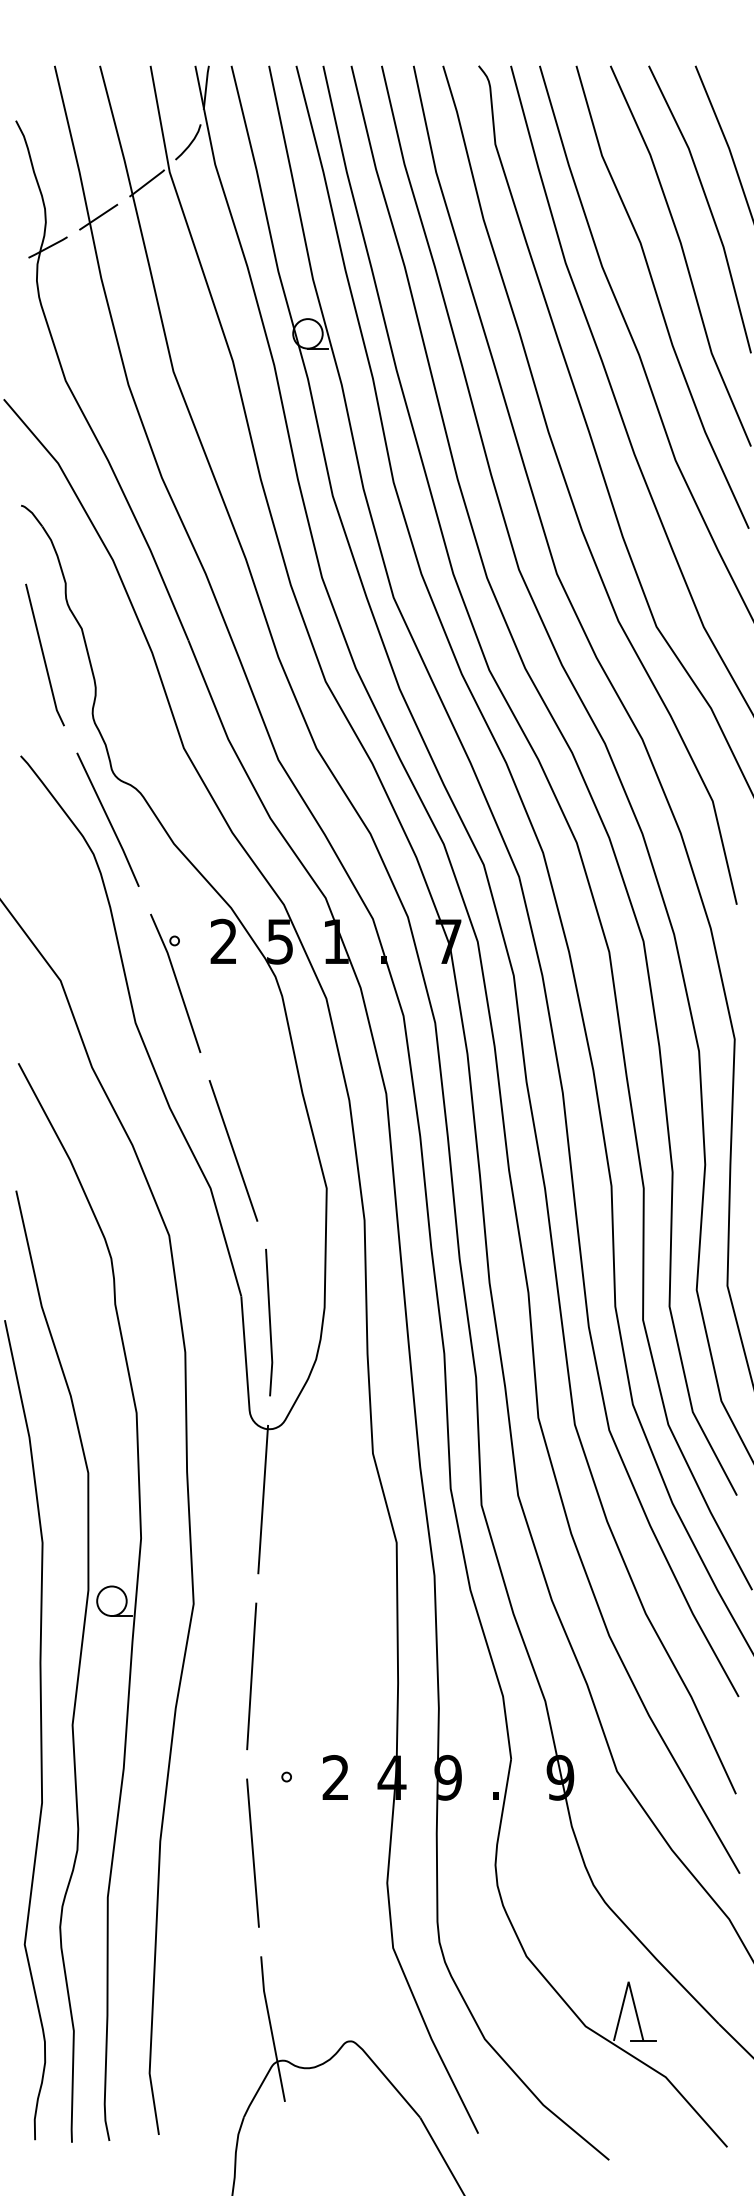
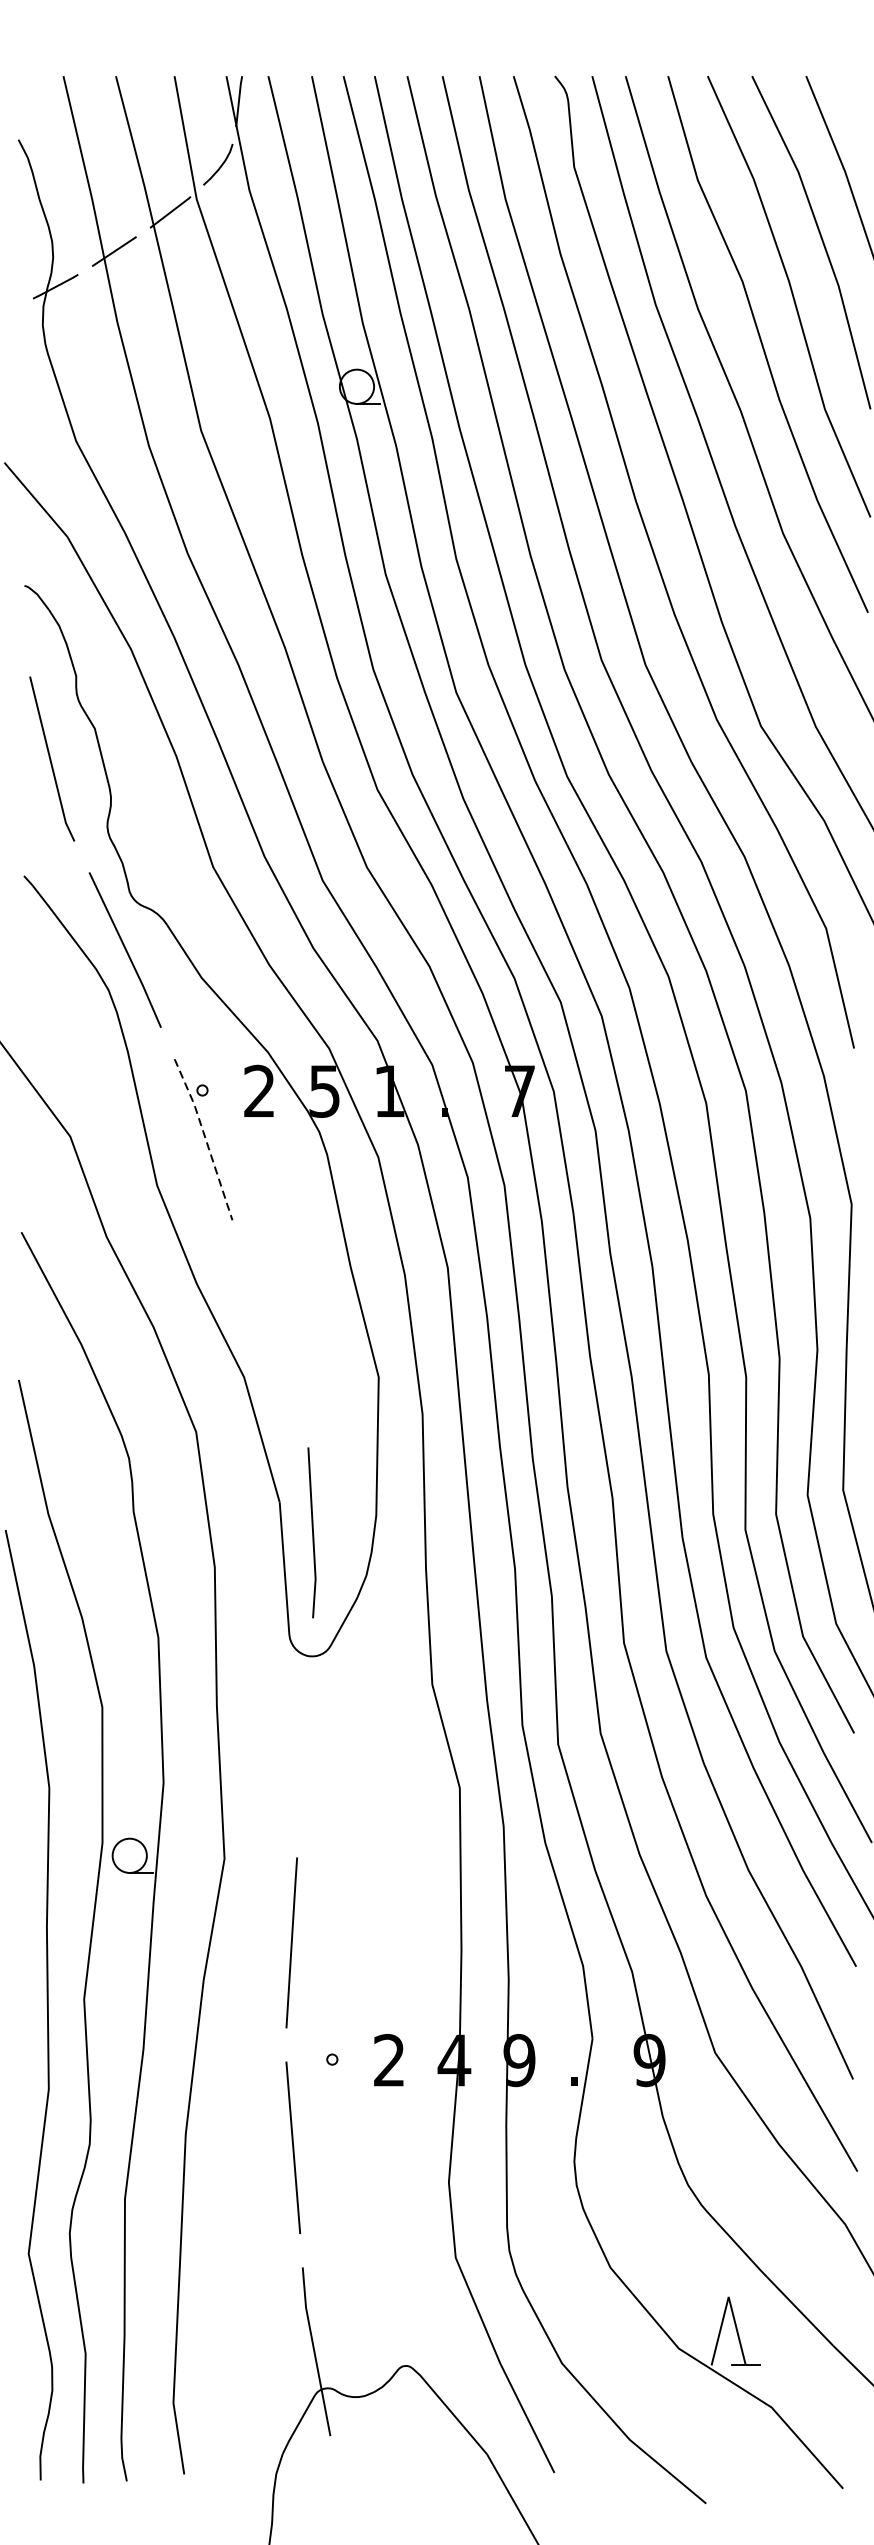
line: (177, 982) -> (205, 1138), solid -> dashed
line: (233, 1150) -> (270, 1333), removed
line: (263, 1499) -> (305, 1737), removed

